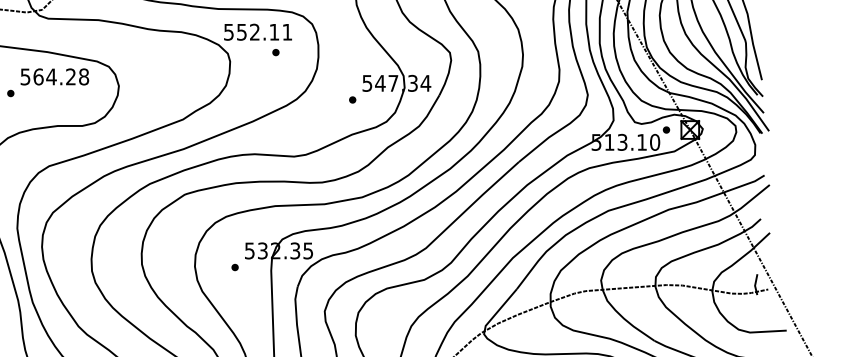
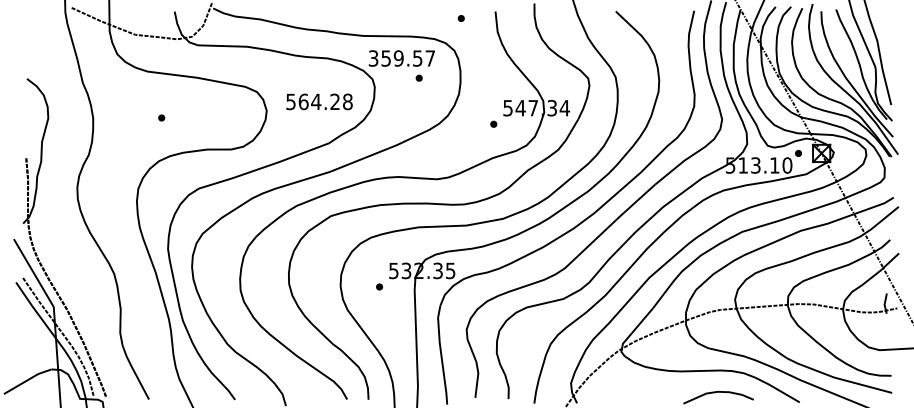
text: (257, 32) -> (401, 58), 552.11 -> 359.57
text: (54, 76) -> (319, 101), moved

